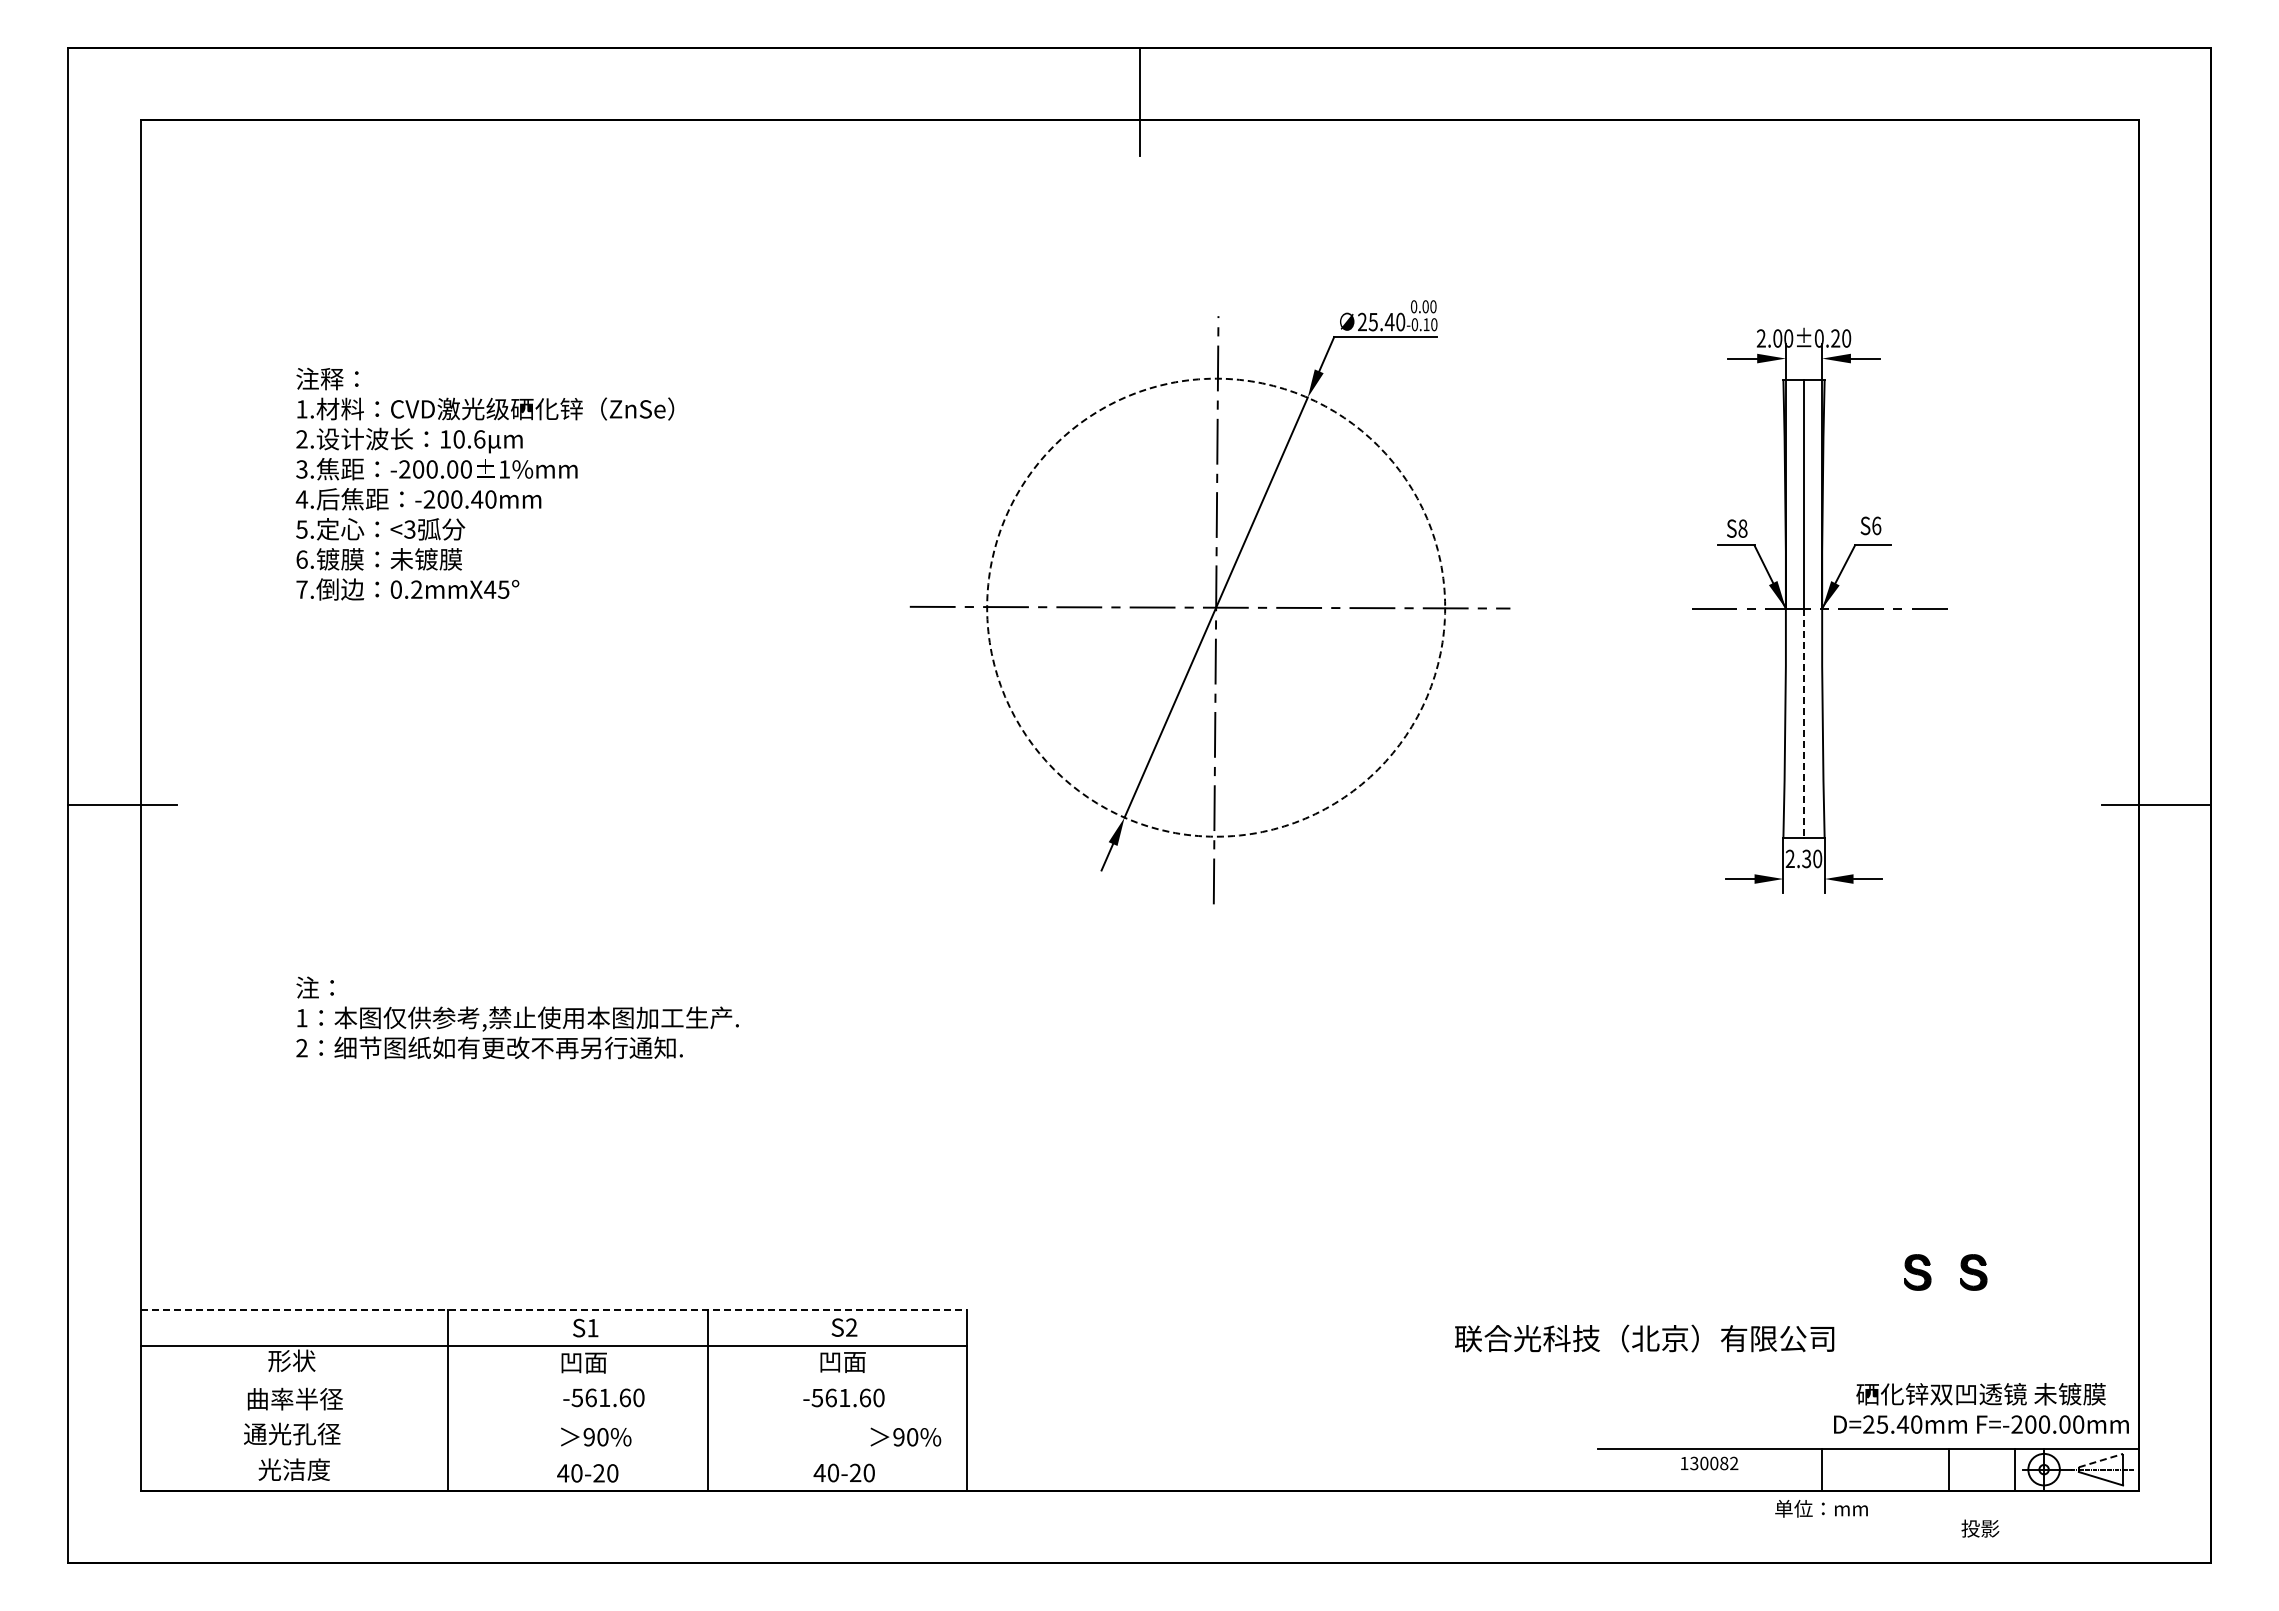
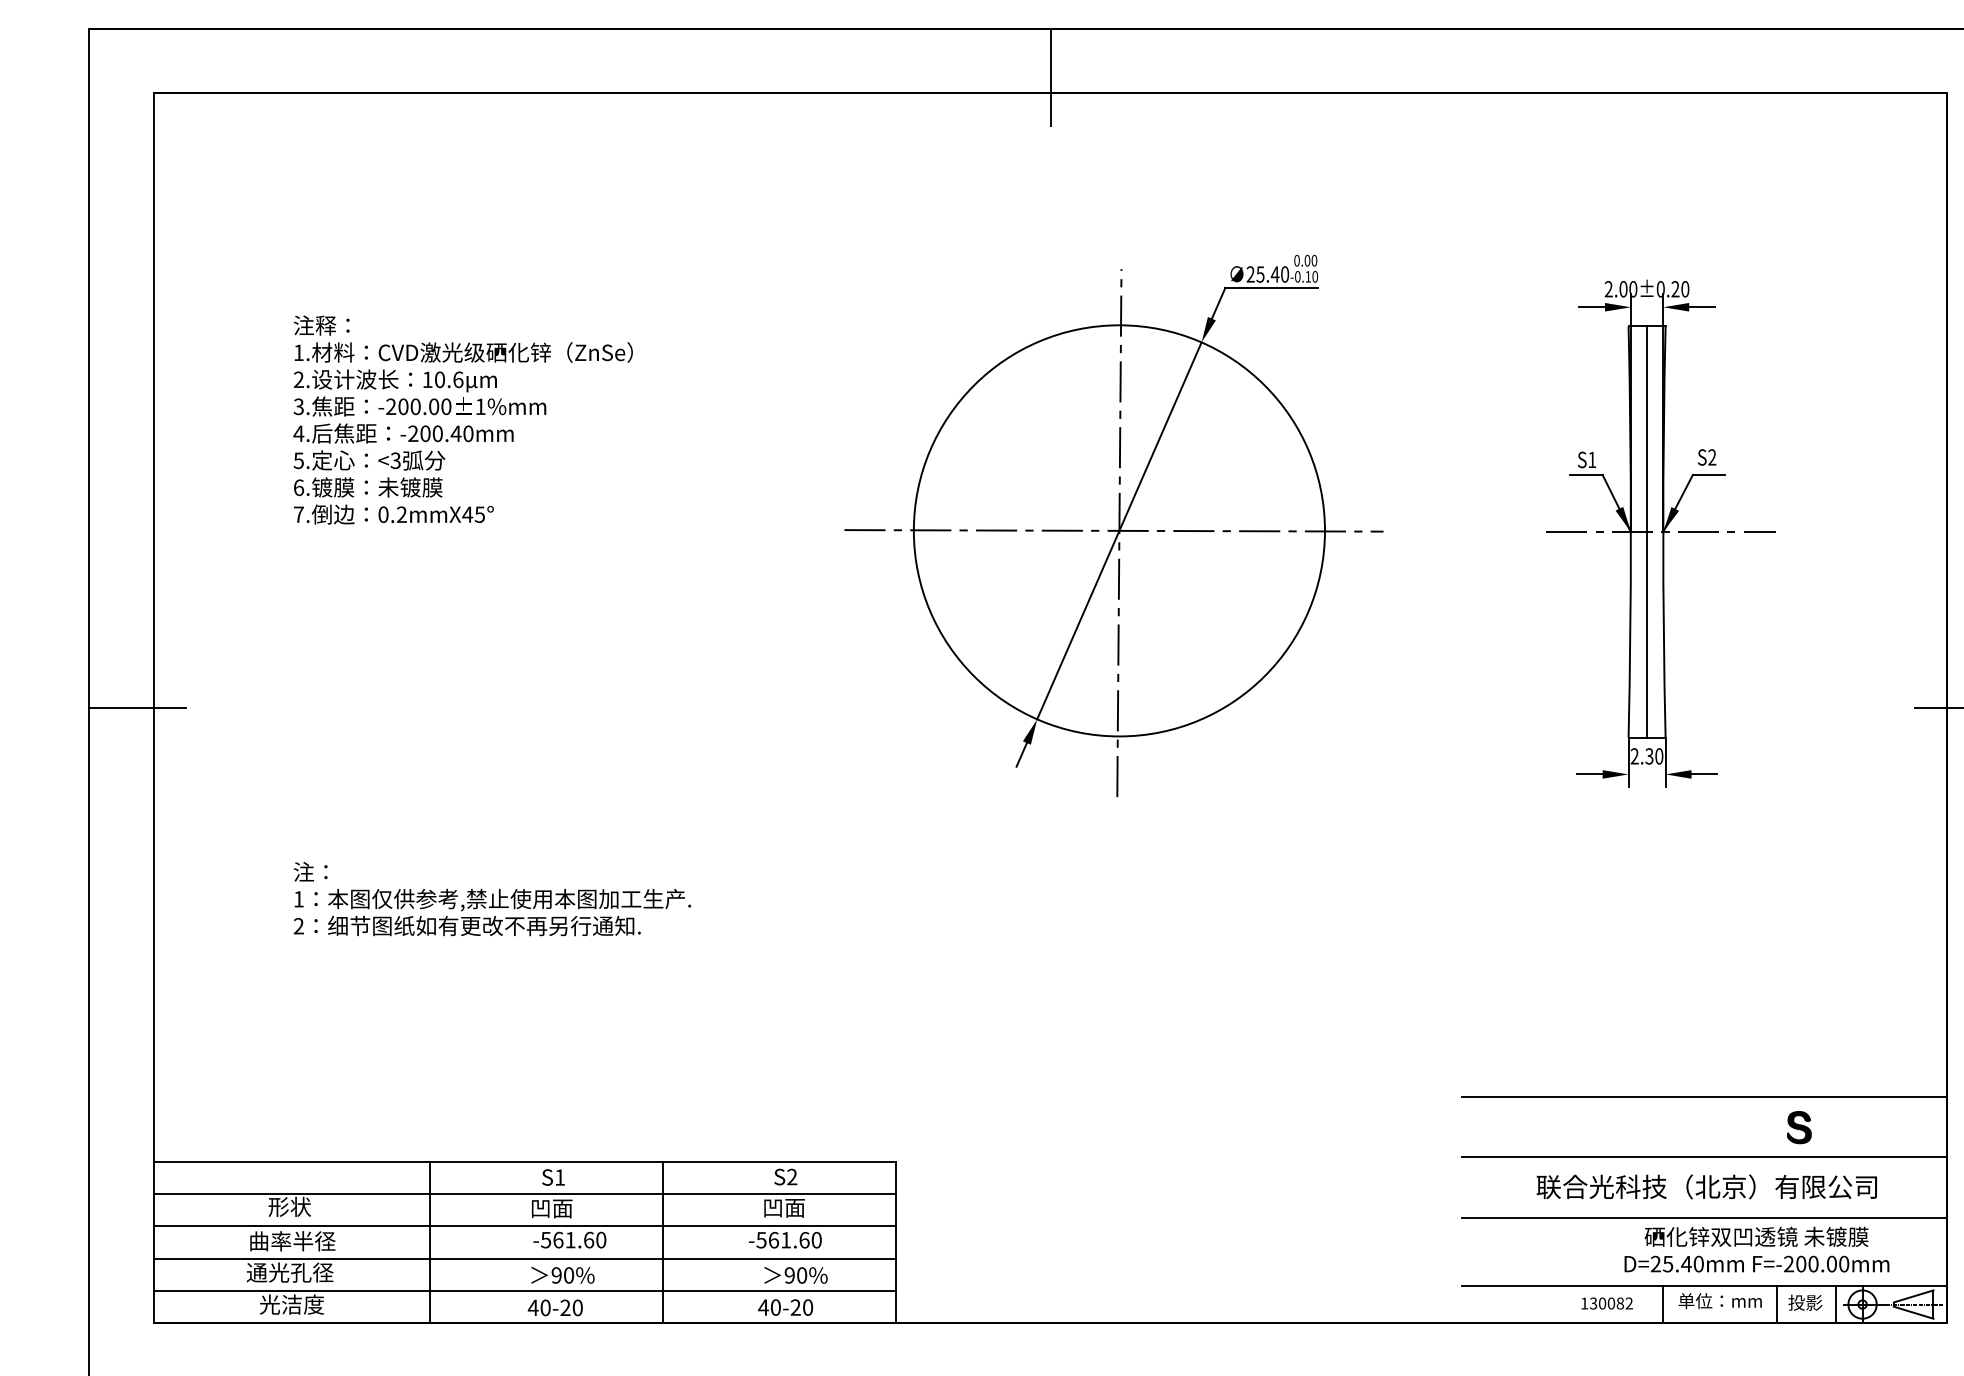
text: (1876, 525) -> (1712, 457), S6 -> S2
text: (1742, 528) -> (1591, 459), S8 -> S1
circle: (1216, 607) -> (1119, 530), dashed -> solid
line: (1804, 723) -> (1647, 634), dashed -> solid
line: (1867, 1238) -> (1704, 1097), added
part: (1917, 1272) -> (1748, 1127), removed
line: (1867, 1305) -> (1704, 1157), added
line: (554, 1310) -> (525, 1161), dashed -> solid
text: (1644, 1338) -> (1706, 1186), moved
line: (1867, 1372) -> (1704, 1217), added
line: (553, 1382) -> (524, 1226), added
text: (1981, 1408) -> (1757, 1249), moved
line: (553, 1418) -> (524, 1258), added
text: (905, 1436) -> (795, 1274), moved
line: (553, 1454) -> (524, 1290), added
line: (2101, 1460) -> (1914, 1296), dashed -> solid
text: (1709, 1463) -> (1607, 1303), moved
text: (1821, 1508) -> (1720, 1300), moved
text: (1980, 1528) -> (1805, 1302), moved

